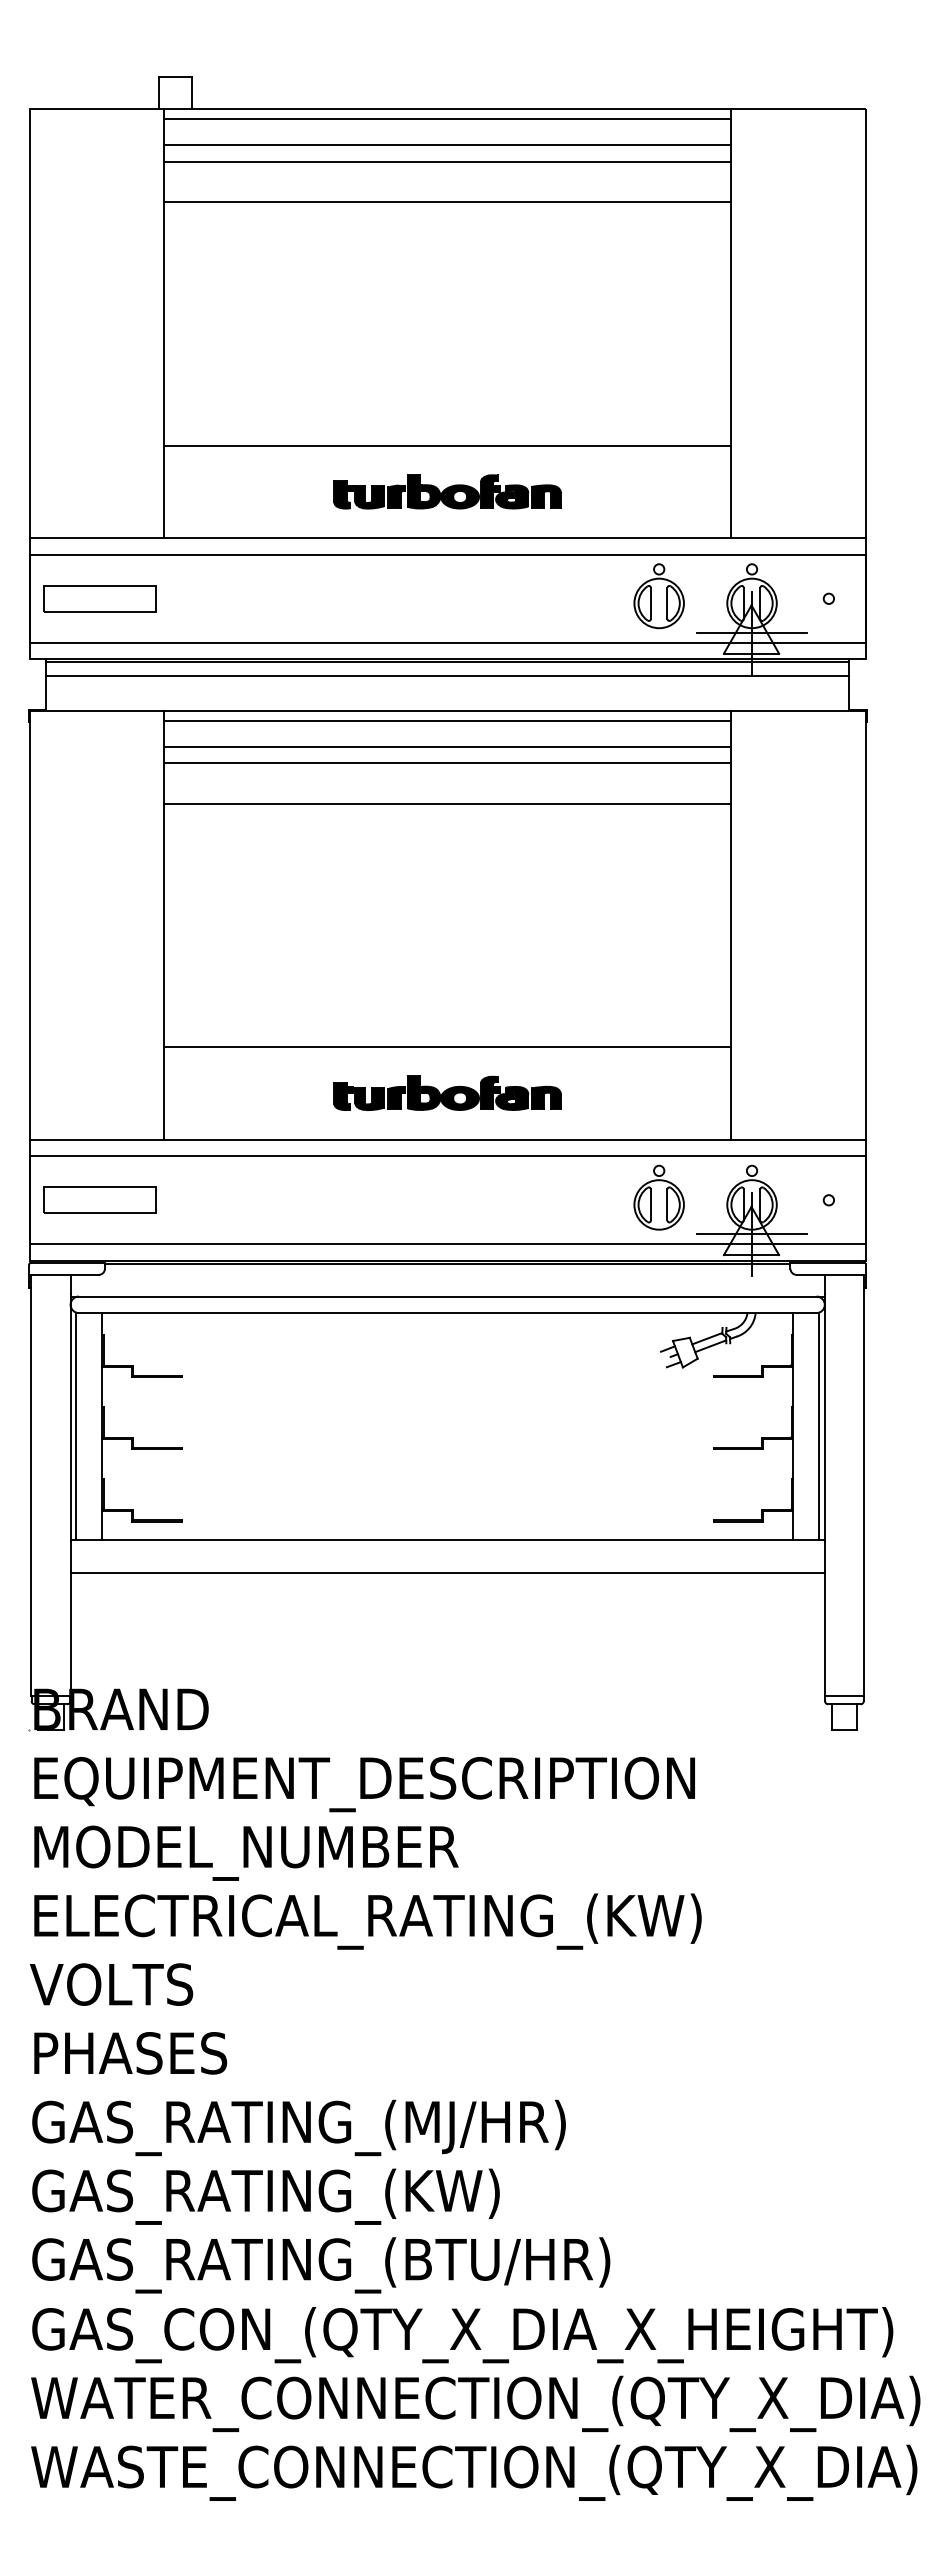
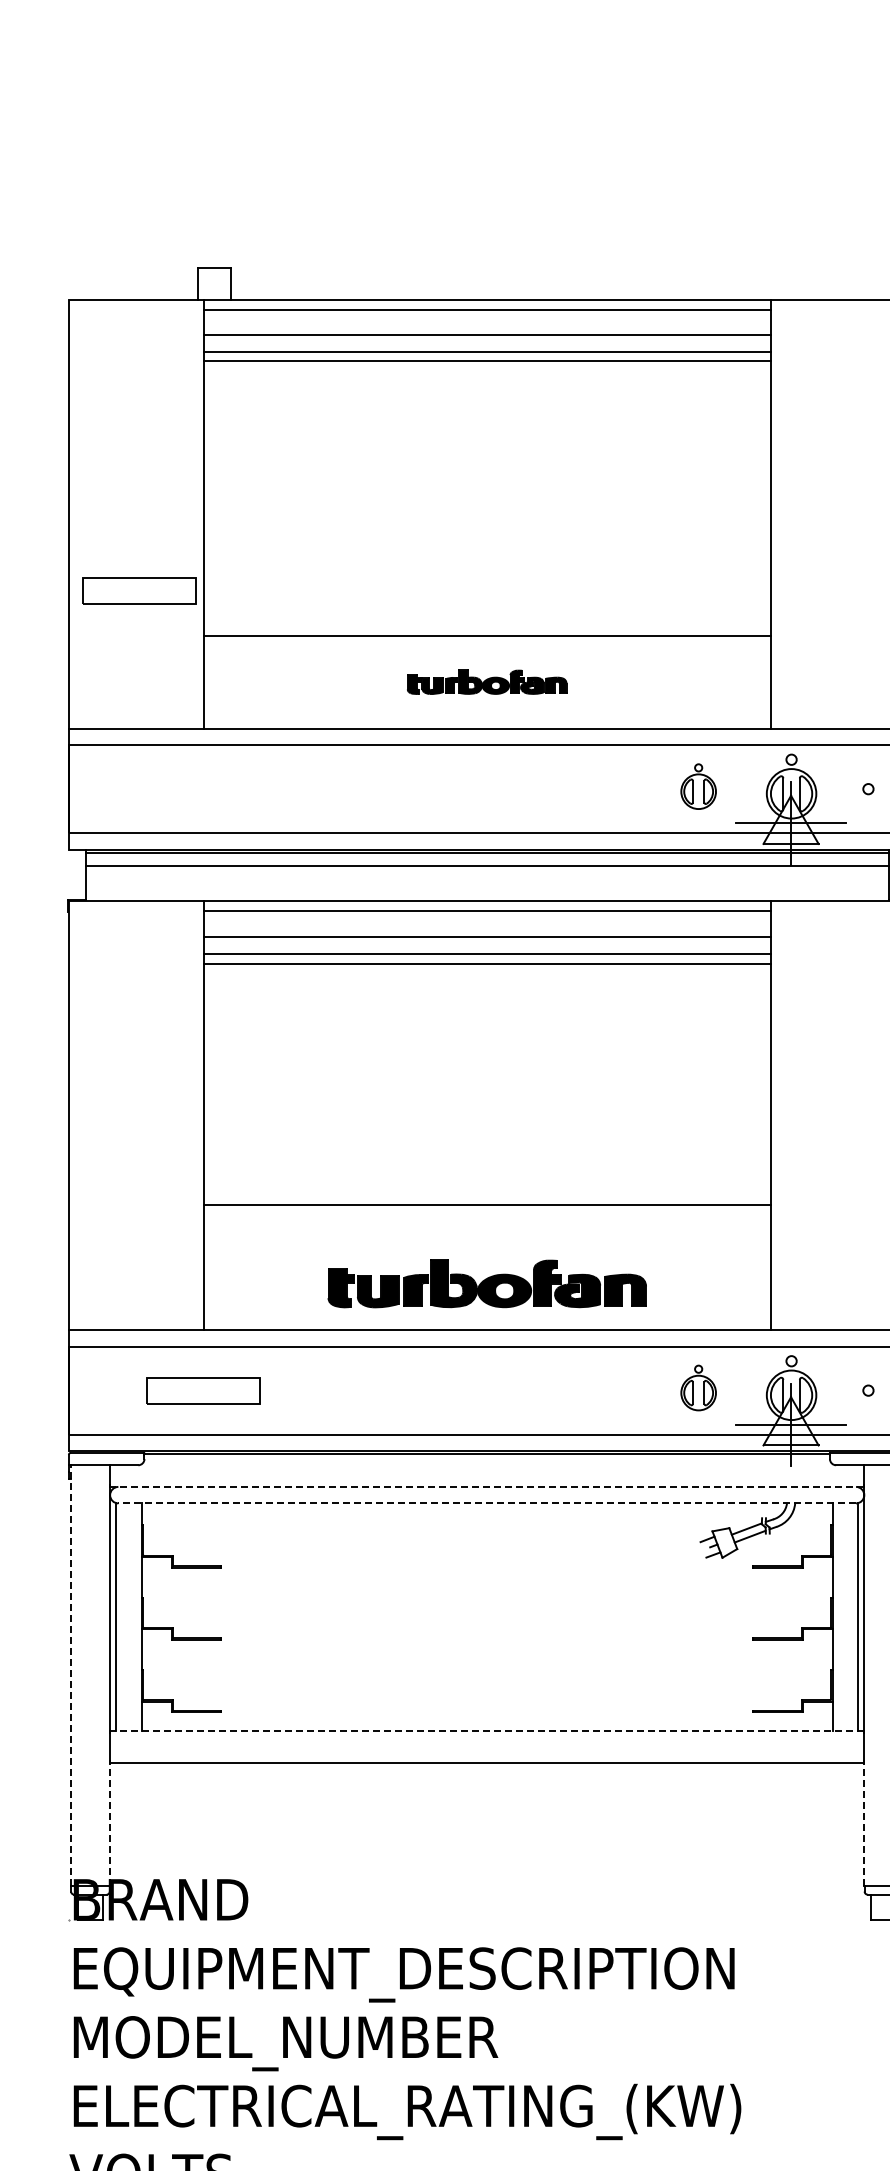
line: (447, 202) -> (487, 361), moved
part: (447, 491) -> (487, 681), size x0.7
part: (658, 596) -> (698, 786), size x0.7
part: (99, 598) -> (139, 590), moved
line: (447, 803) -> (487, 963), moved
line: (447, 1047) -> (487, 1205), moved
part: (447, 1092) -> (487, 1282), size x1.4
part: (658, 1197) -> (698, 1387), size x0.7
part: (99, 1199) -> (203, 1389), moved
line: (447, 1296) -> (487, 1486), solid -> dashed
line: (447, 1313) -> (487, 1503), solid -> dashed
line: (31, 1485) -> (71, 1675), solid -> dashed
line: (447, 1540) -> (487, 1730), solid -> dashed
line: (70, 1634) -> (110, 1824), solid -> dashed
line: (824, 1634) -> (864, 1824), solid -> dashed

